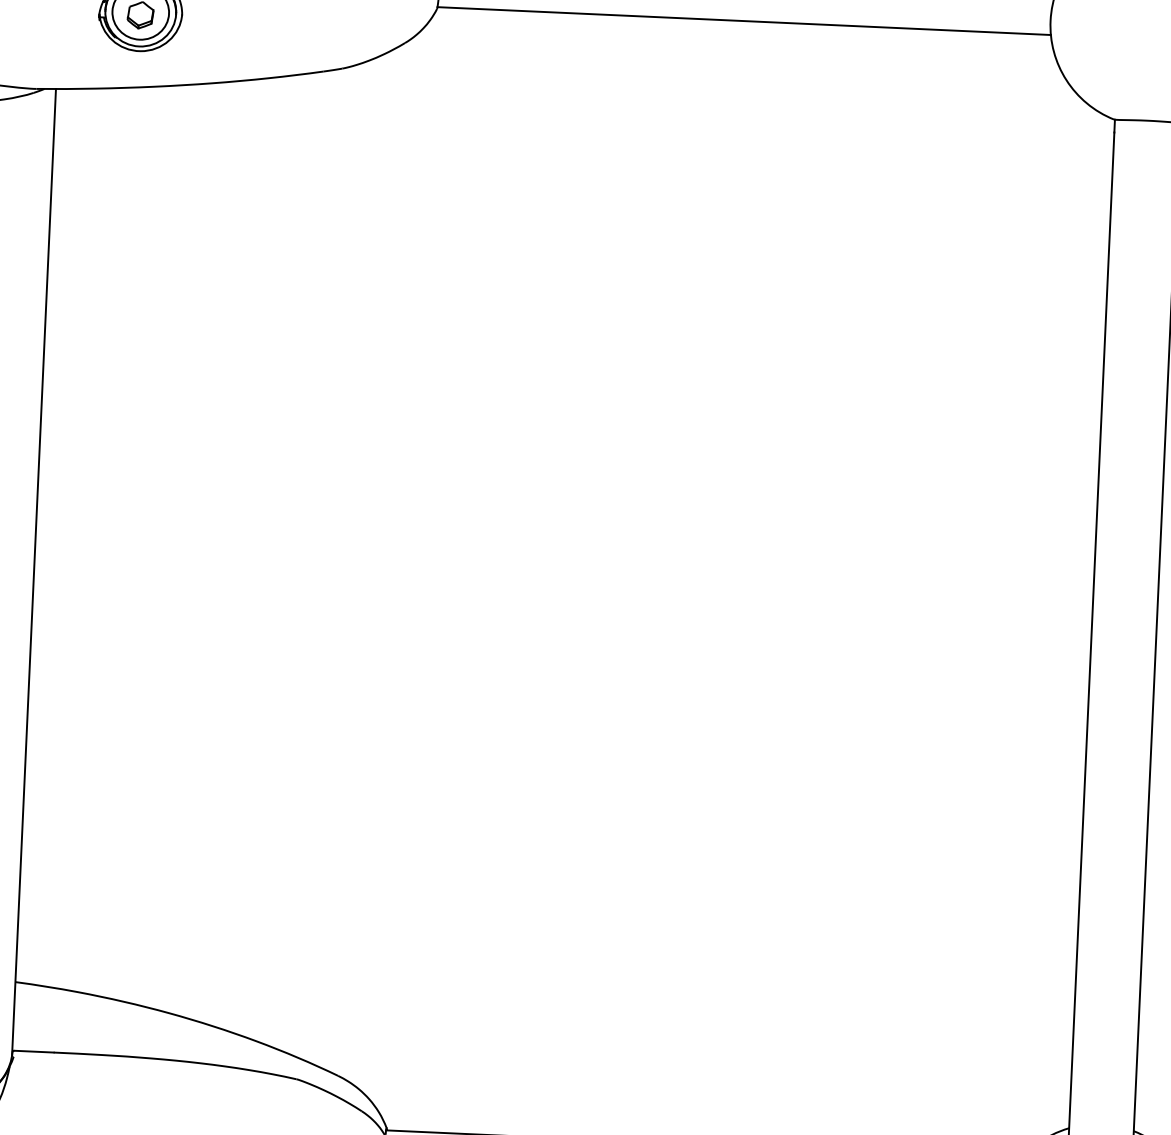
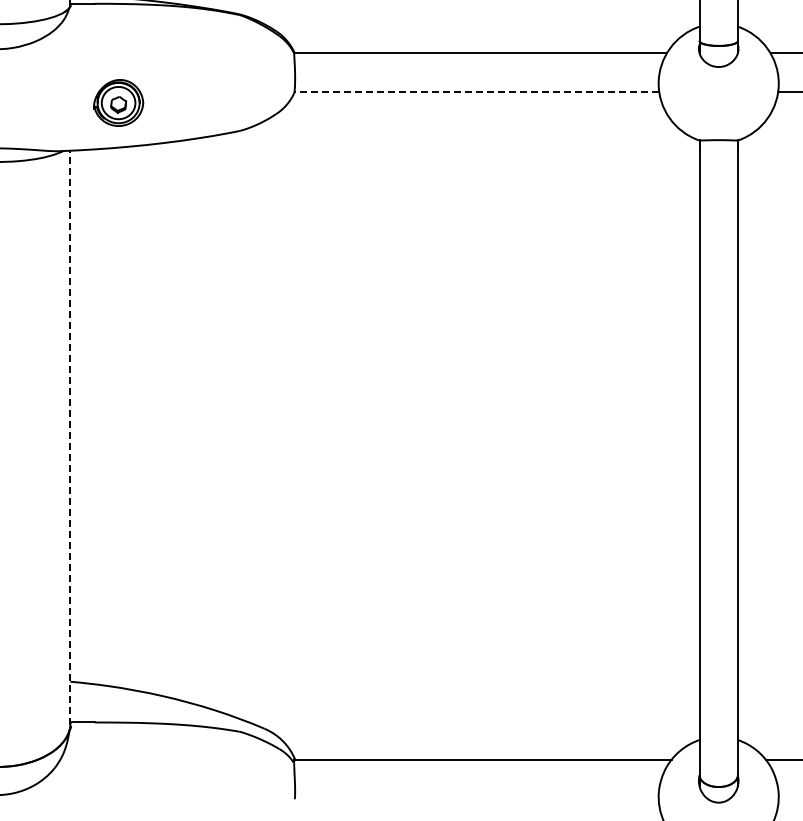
line: (743, 20) -> (476, 91), solid -> dashed
line: (34, 571) -> (70, 437), solid -> dashed

